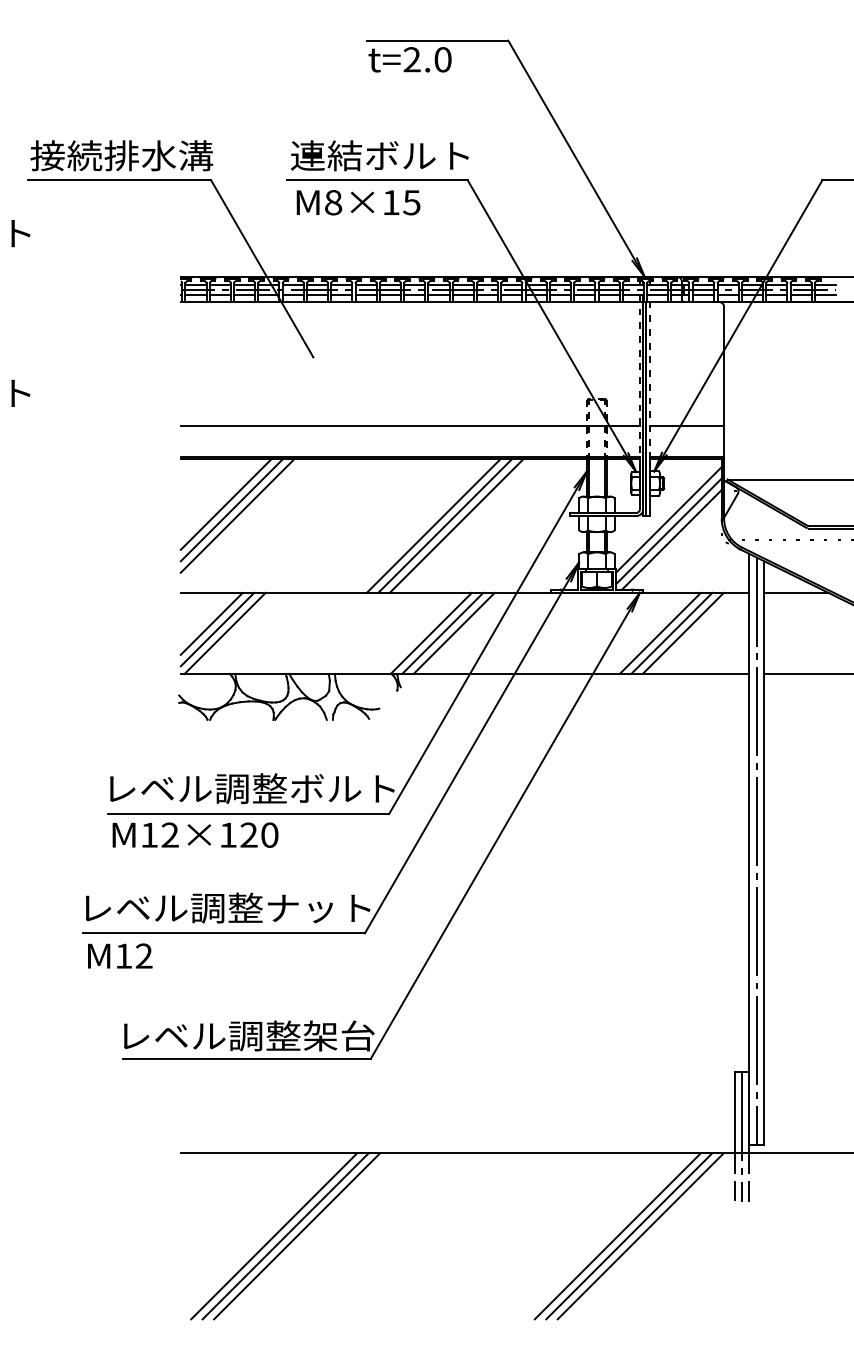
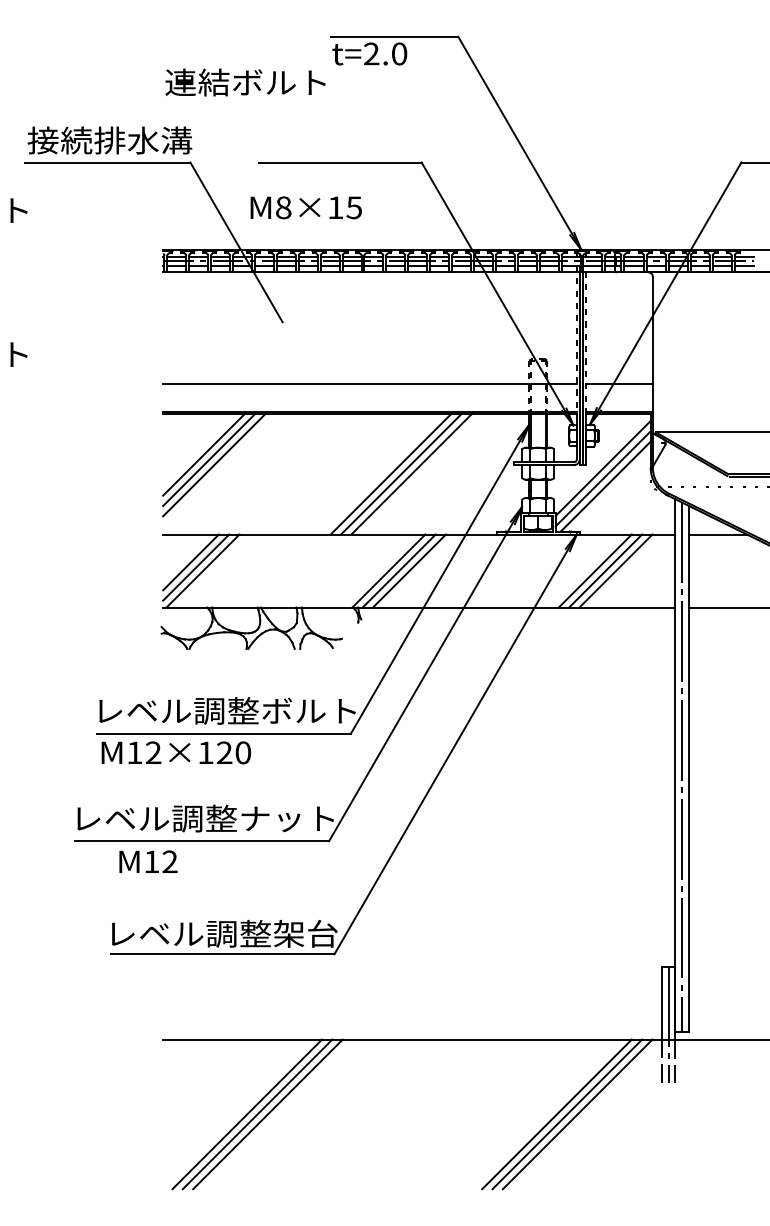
text: (379, 155) -> (245, 82), moved
text: (357, 202) -> (305, 207), moved
text: (120, 955) -> (148, 861), moved

